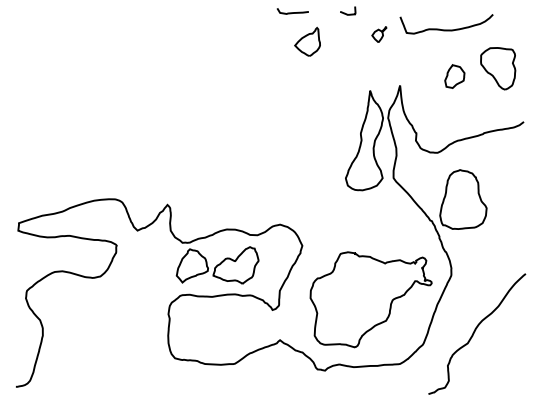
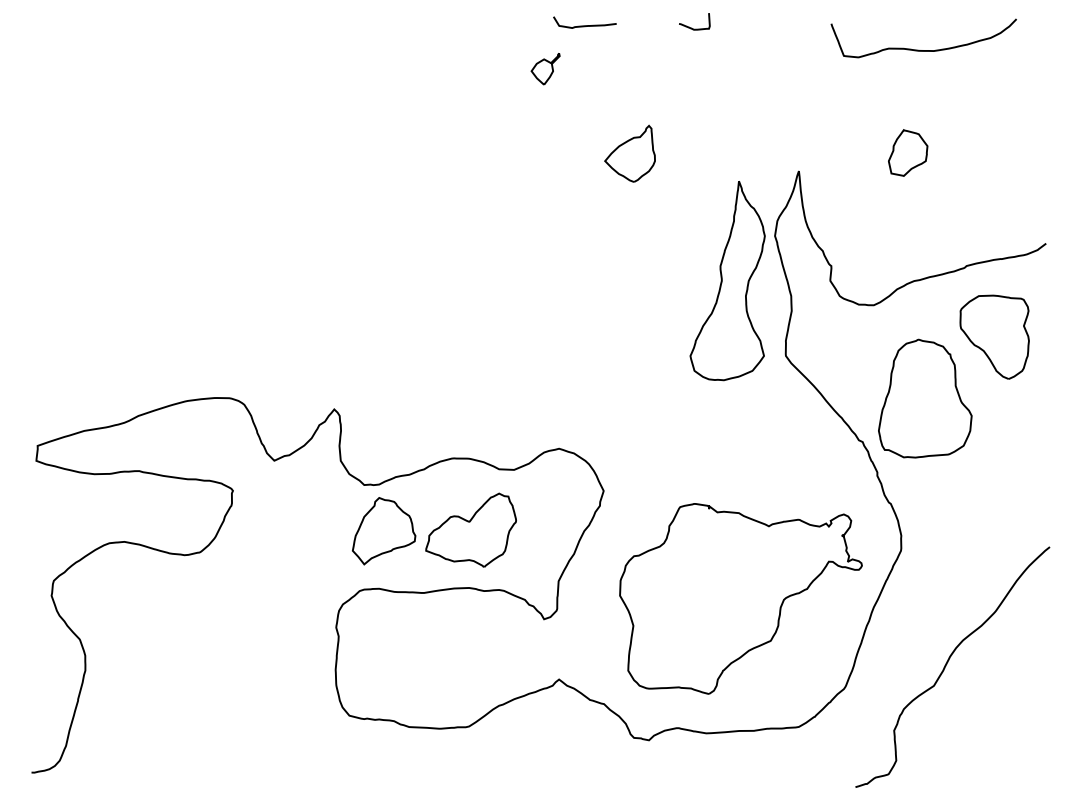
curve: (446, 29) -> (923, 49), moved
part: (379, 34) -> (545, 68), moved
part: (307, 41) -> (629, 152), moved
part: (498, 68) -> (995, 336), moved

